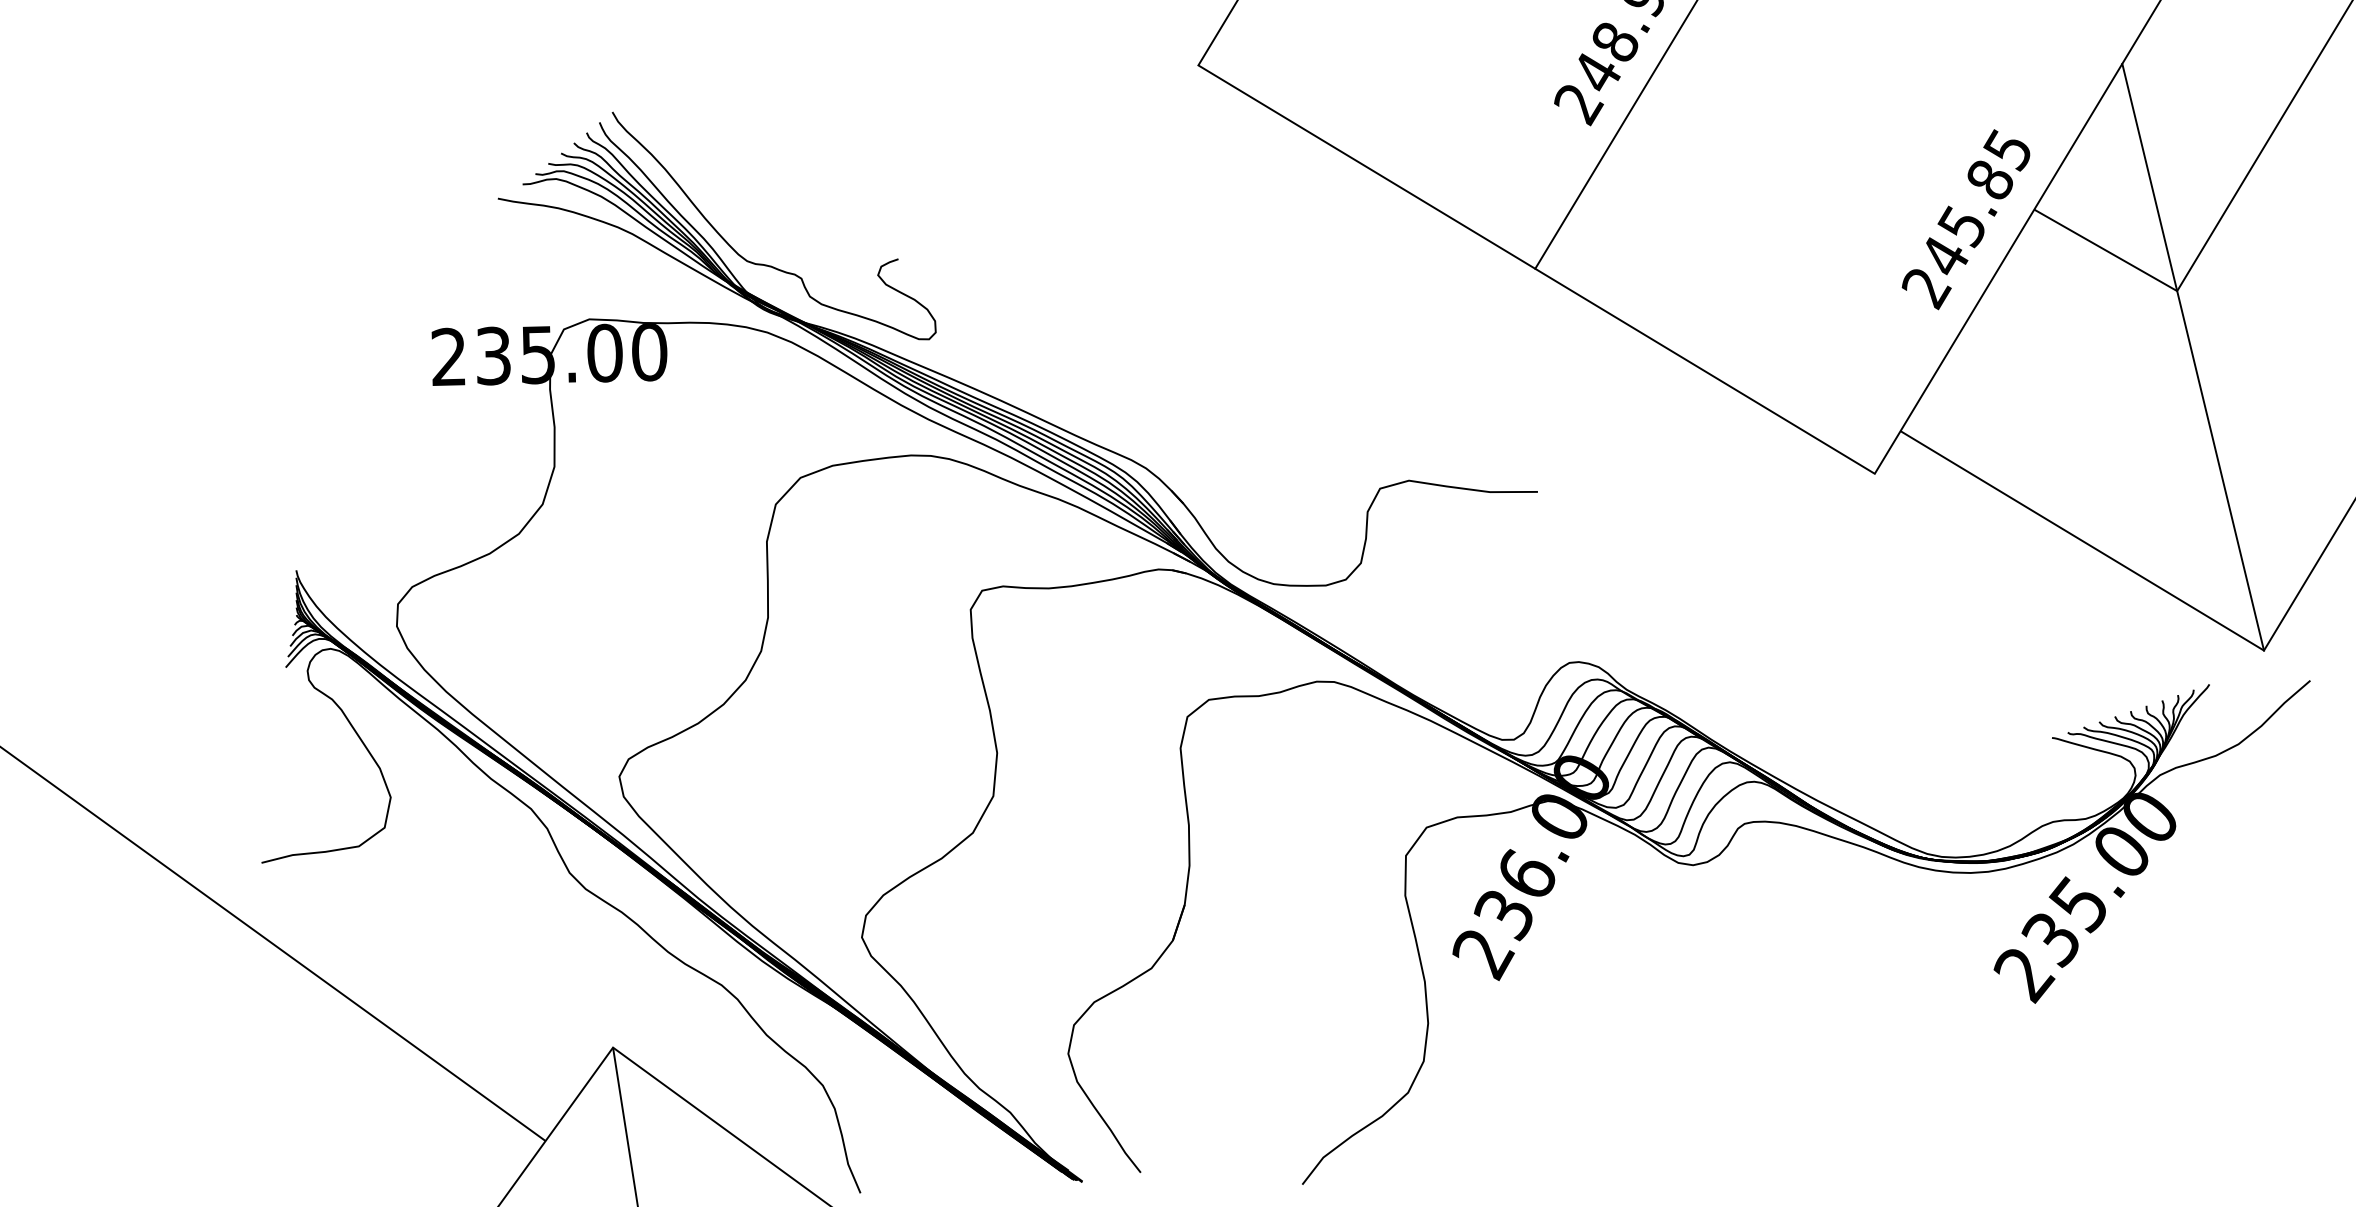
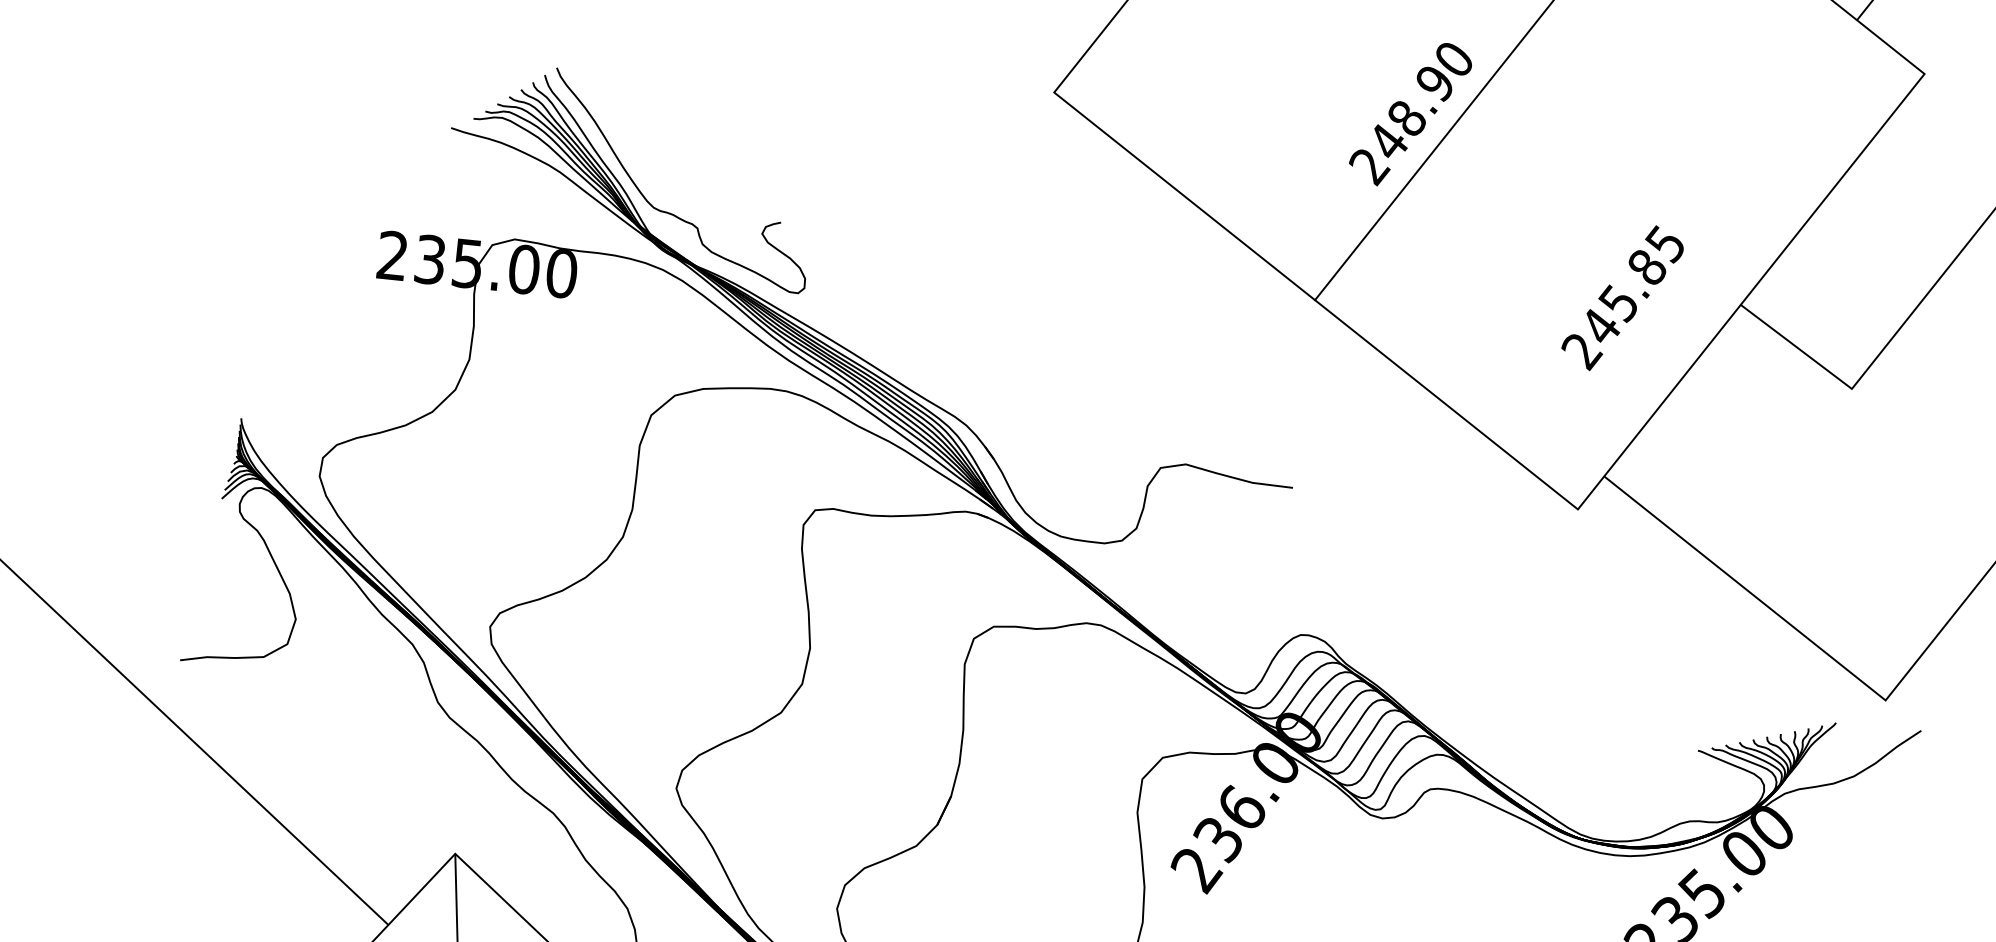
text: (1965, 219) -> (1622, 297), moved
line: (2193, 356) -> (1858, 445), removed

